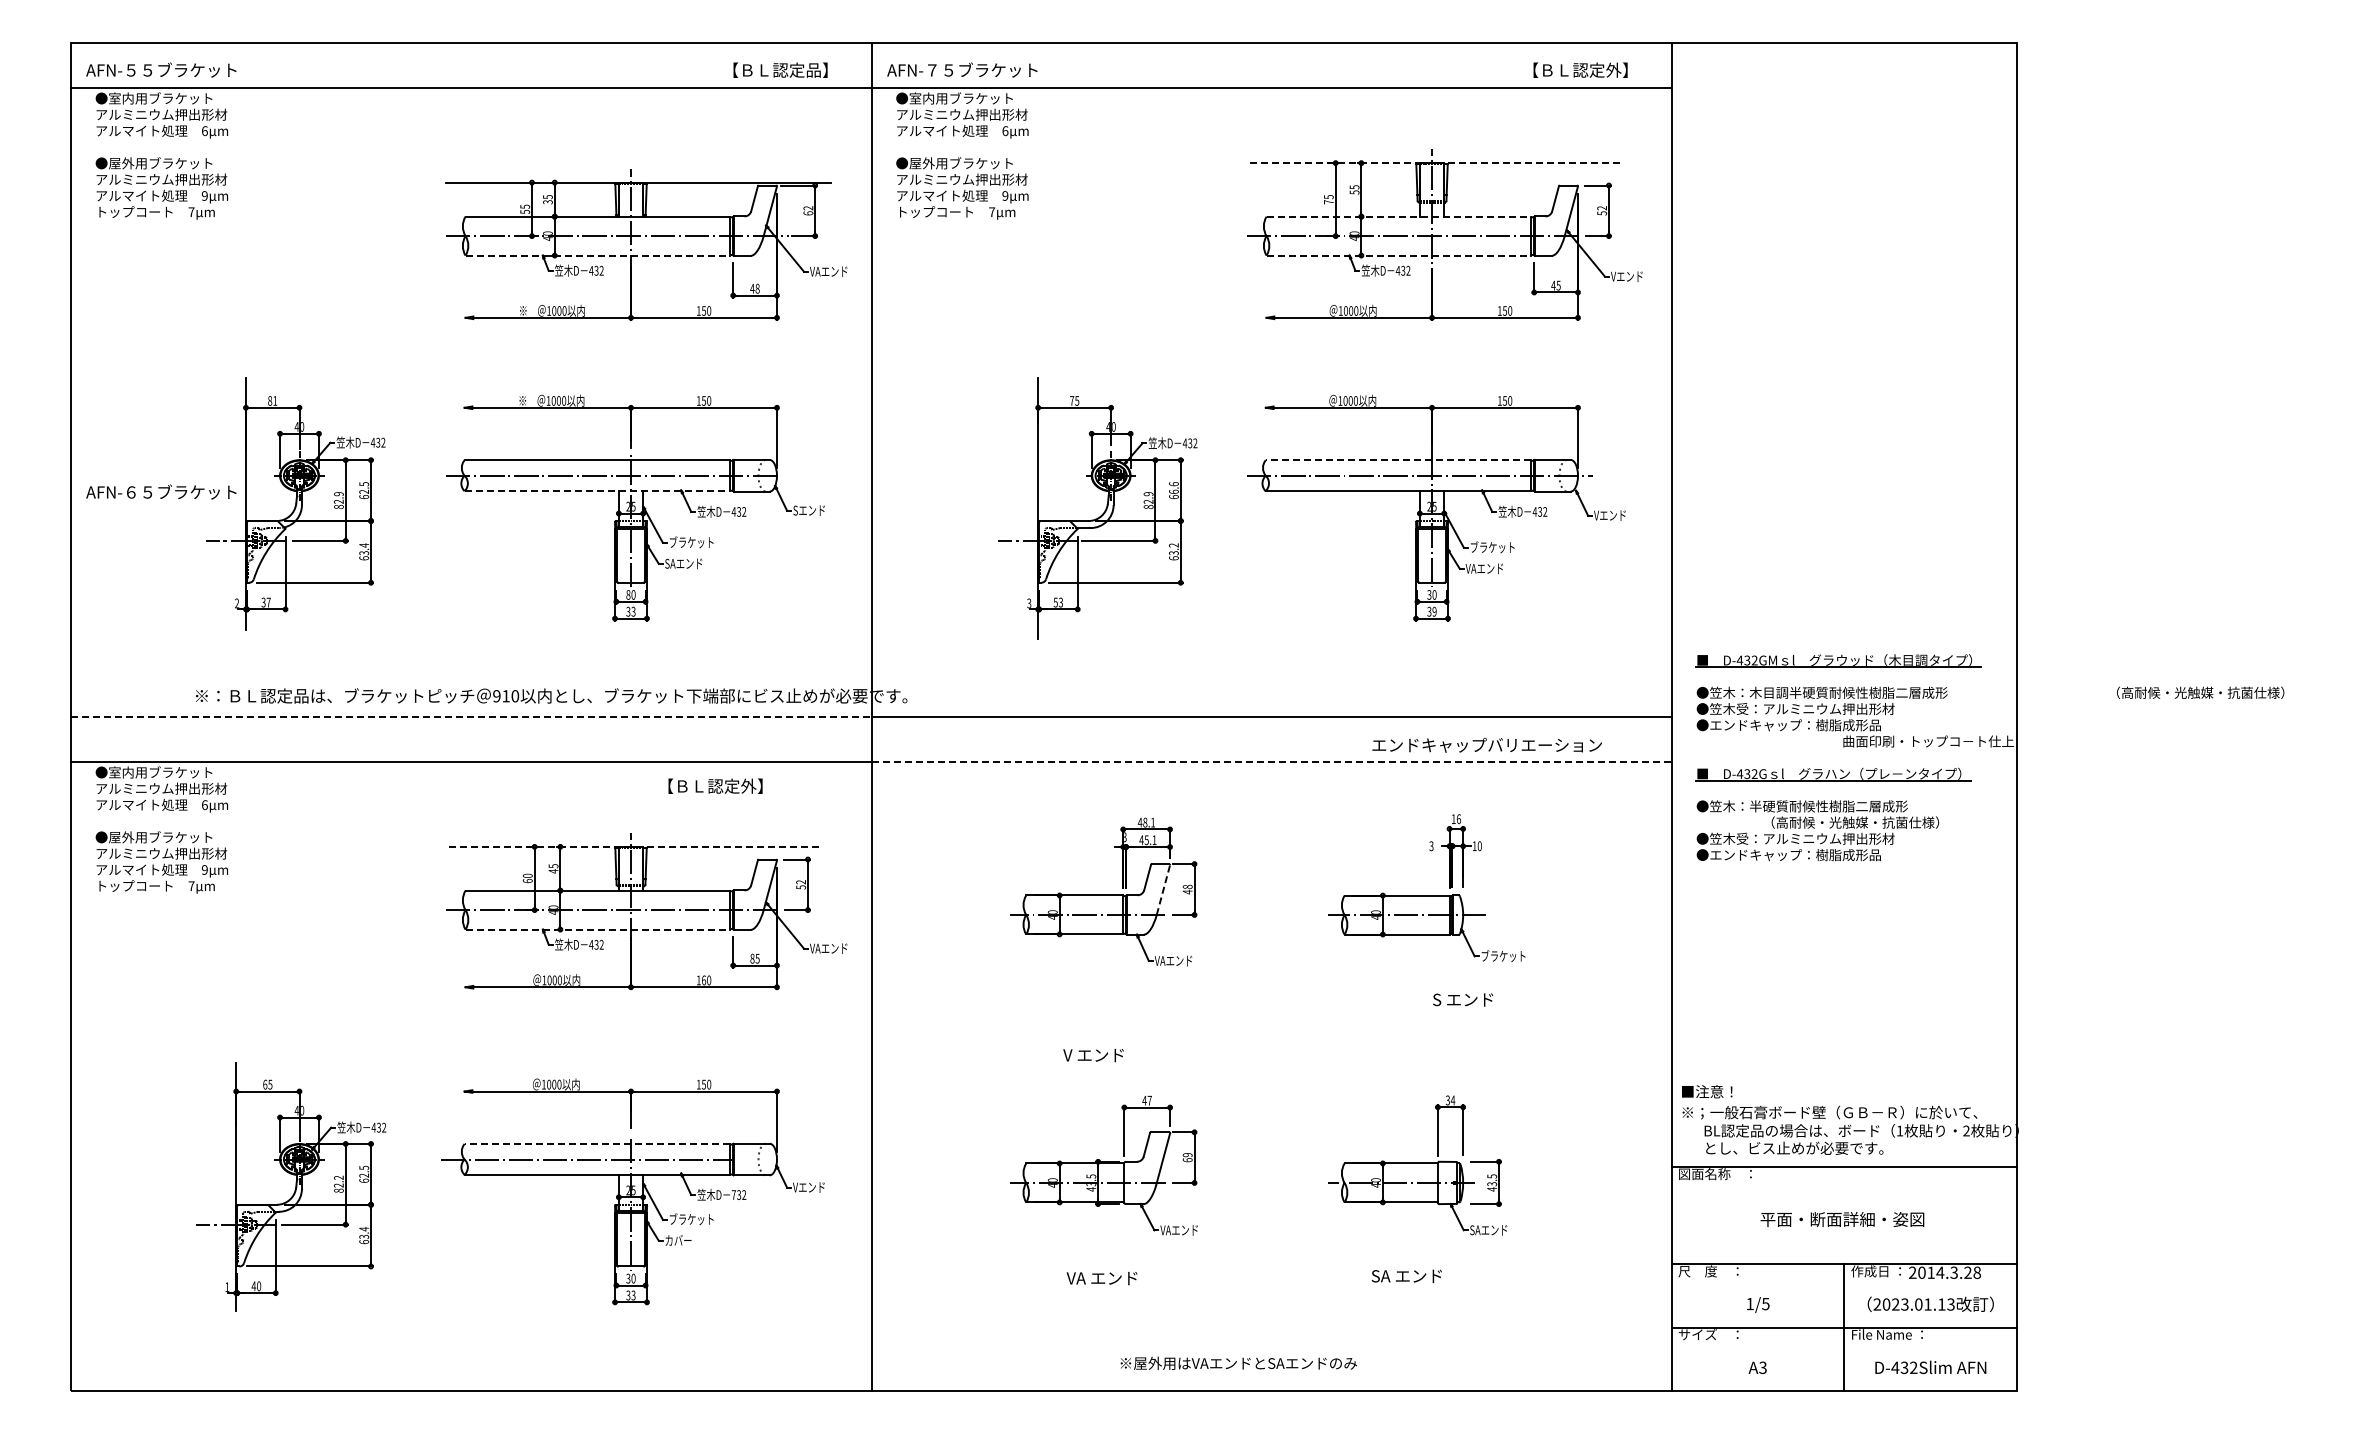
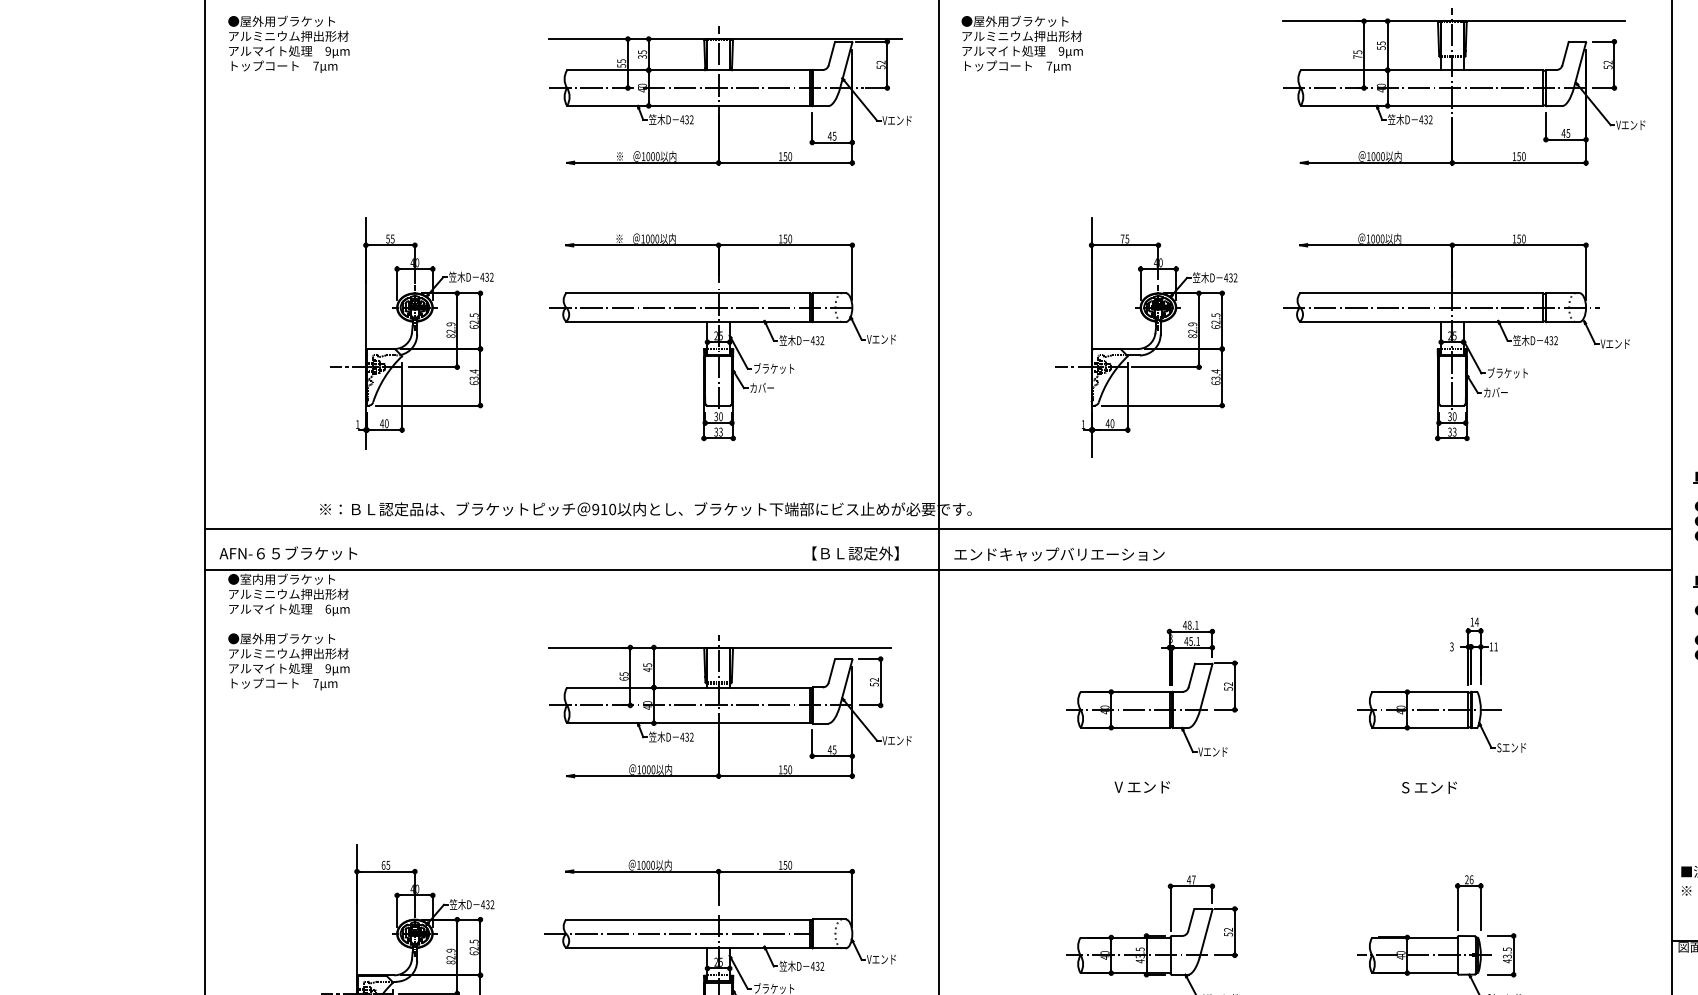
line: (1433, 163) -> (1453, 21), dashed -> solid
text: (808, 213) -> (881, 67), 62 -> 52
line: (1399, 216) -> (1422, 70), dashed -> solid
line: (598, 255) -> (688, 105), dashed -> solid
line: (1399, 255) -> (1422, 105), dashed -> solid
text: (831, 271) -> (902, 120), VAエンド -> Vエンド
text: (757, 288) -> (834, 136), 48 -> 45
text: (272, 400) -> (390, 238), 81 -> 55
line: (1398, 460) -> (1421, 293), dashed -> solid
text: (1173, 487) -> (1215, 318), 66.6 -> 62.5
text: (161, 491) -> (288, 552), moved
line: (597, 491) -> (687, 321), dashed -> solid
text: (808, 510) -> (881, 339), Sエンド -> Vエンド
text: (1173, 545) -> (1215, 371), 63.2 -> 63.4
text: (683, 563) -> (766, 387), SAエンド -> カバー
text: (1484, 568) -> (1500, 392), VAエンド -> カバー
text: (628, 594) -> (716, 416), 80 -> 30
text: (265, 602) -> (383, 423), 37 -> 40
text: (1058, 602) -> (1110, 423), 53 -> 40
text: (236, 603) -> (357, 424), 2 -> 1
text: (1029, 603) -> (1083, 424), 3 -> 1
text: (1434, 611) -> (1454, 431), 39 -> 33
line: (471, 717) -> (572, 529), dashed -> solid
text: (1486, 744) -> (1058, 553), moved
line: (1272, 762) -> (1306, 570), dashed -> solid
text: (715, 785) -> (855, 552), moved
text: (1458, 819) -> (1476, 622), 16 -> 14
line: (632, 846) -> (719, 647), dashed -> solid
text: (1479, 846) -> (1495, 647), 10 -> 11
text: (527, 875) -> (623, 673), 60 -> 65
text: (1187, 889) -> (1228, 686), 48 -> 52
line: (1163, 890) -> (1206, 687), dashed -> solid
line: (598, 929) -> (688, 723), dashed -> solid
text: (831, 948) -> (902, 740), VAエンド -> Vエンド
text: (1503, 955) -> (1517, 747), ブラケット -> Sエンド
text: (752, 958) -> (829, 749), 85 -> 45
text: (1176, 960) -> (1218, 751), VAエンド -> Vエンド
text: (703, 980) -> (785, 769), 160 -> 150
text: (1463, 999) -> (1429, 787), moved
text: (1093, 1055) -> (1142, 787), moved
text: (1450, 1100) -> (1469, 879), 34 -> 26
line: (597, 1143) -> (687, 919), dashed -> solid
text: (1187, 1157) -> (1228, 932), 69 -> 52
text: (338, 1177) -> (450, 950), 82.2 -> 82.9
text: (733, 1194) -> (812, 965), 732 -> 432

